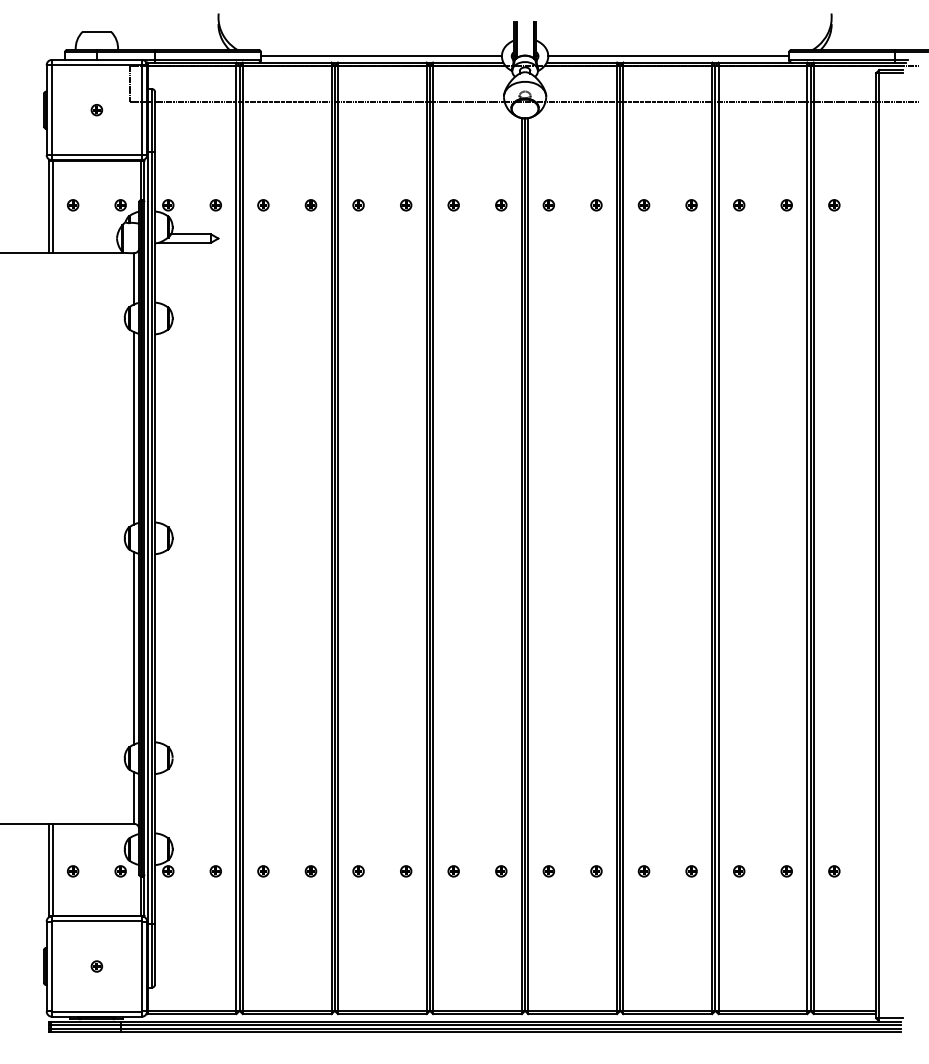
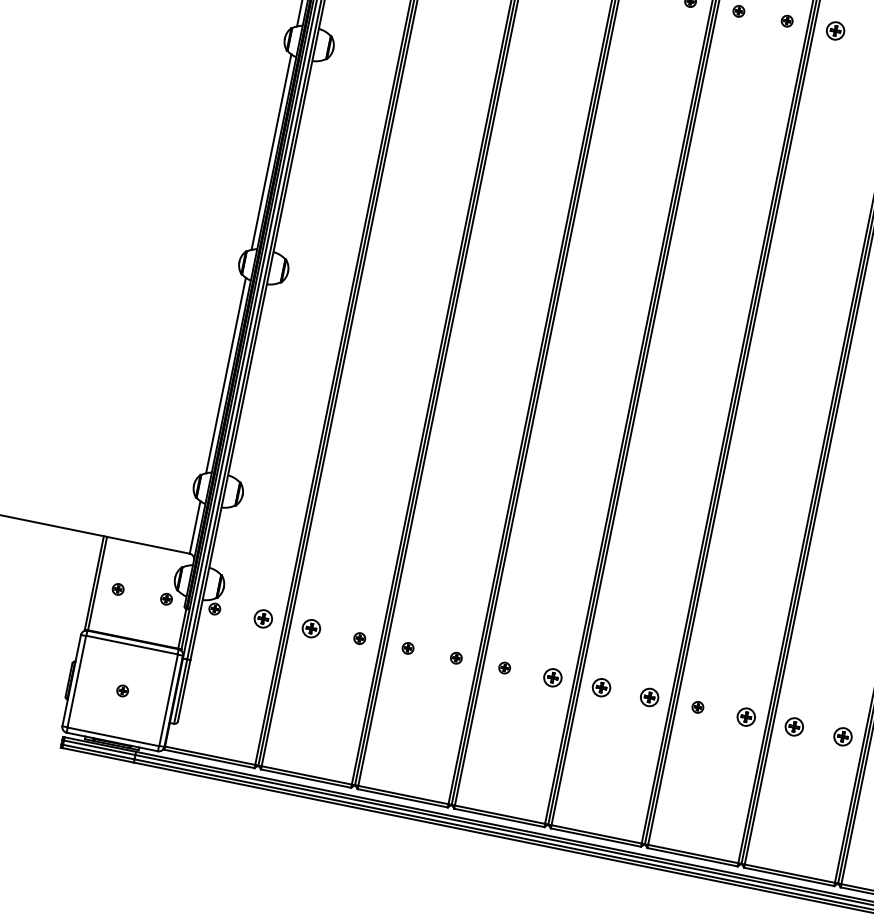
part: (643, 205) -> (834, 31), size x1.6
part: (215, 871) -> (262, 618), size x1.6
part: (263, 871) -> (311, 628), size x1.6
part: (501, 871) -> (553, 678), size x1.6
part: (548, 871) -> (600, 687), size x1.6
part: (596, 871) -> (649, 697), size x1.6
part: (691, 871) -> (746, 717), size x1.6
part: (739, 871) -> (794, 727), size x1.6
part: (786, 871) -> (842, 736), size x1.6

